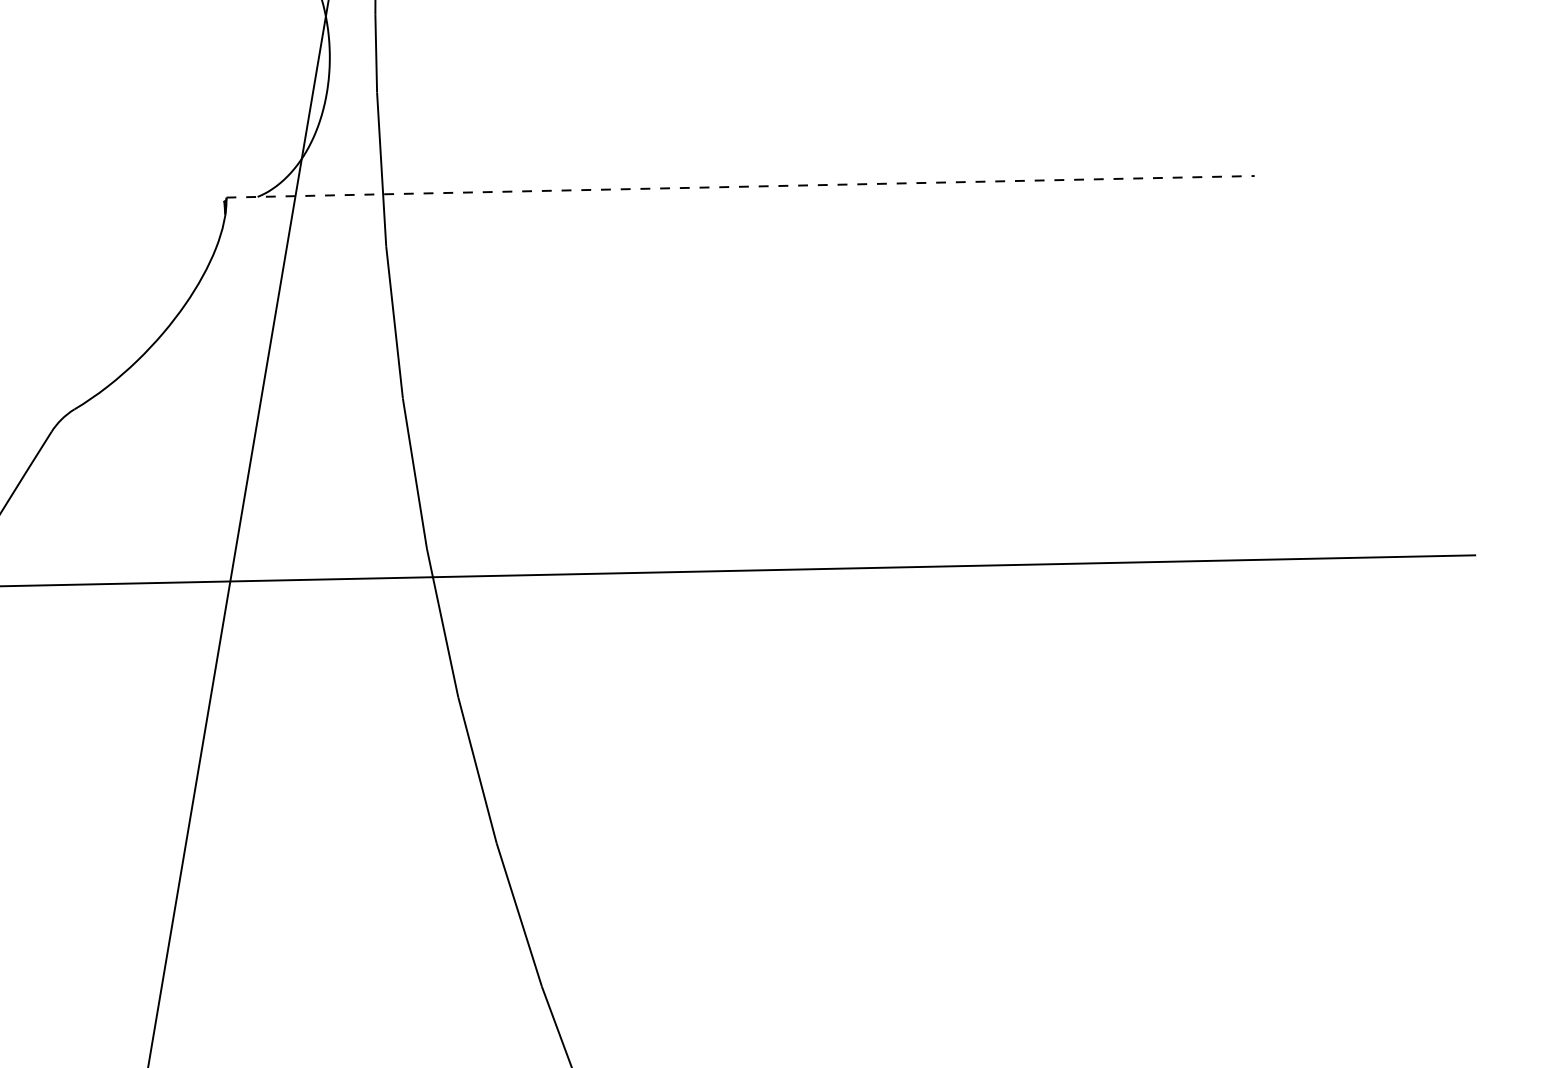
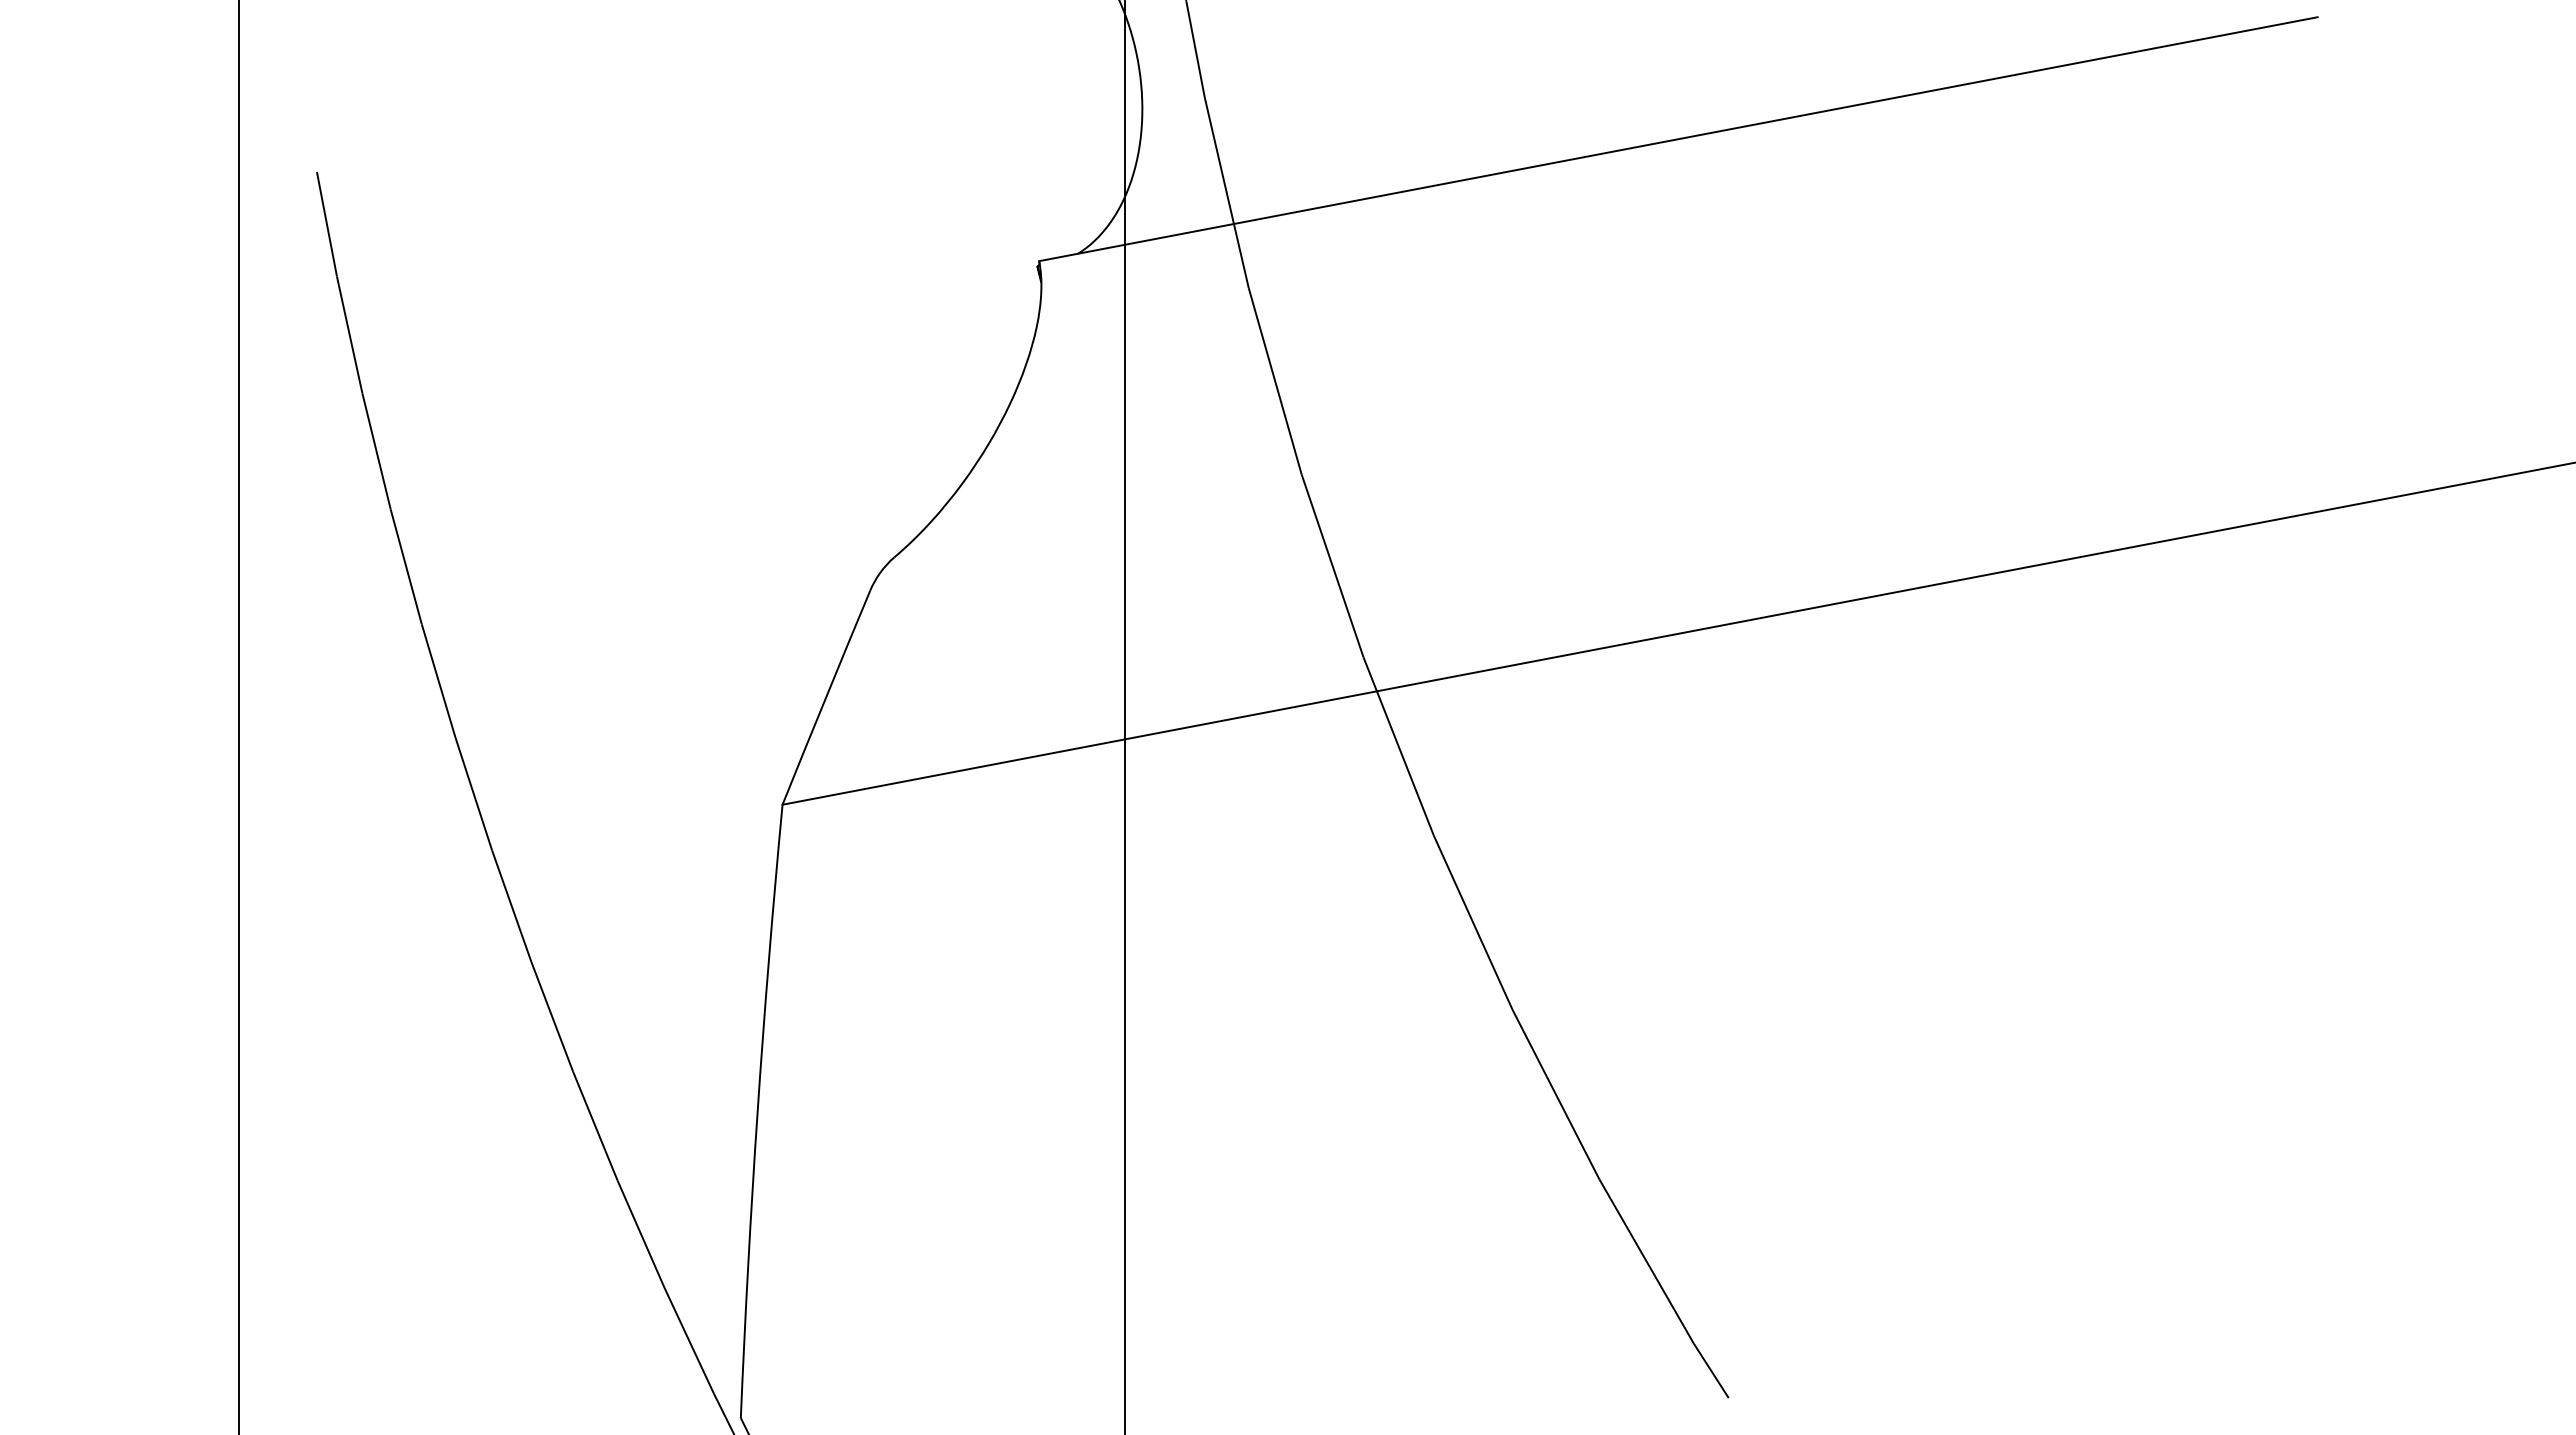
line: (740, 187) -> (1678, 139), dashed -> solid

